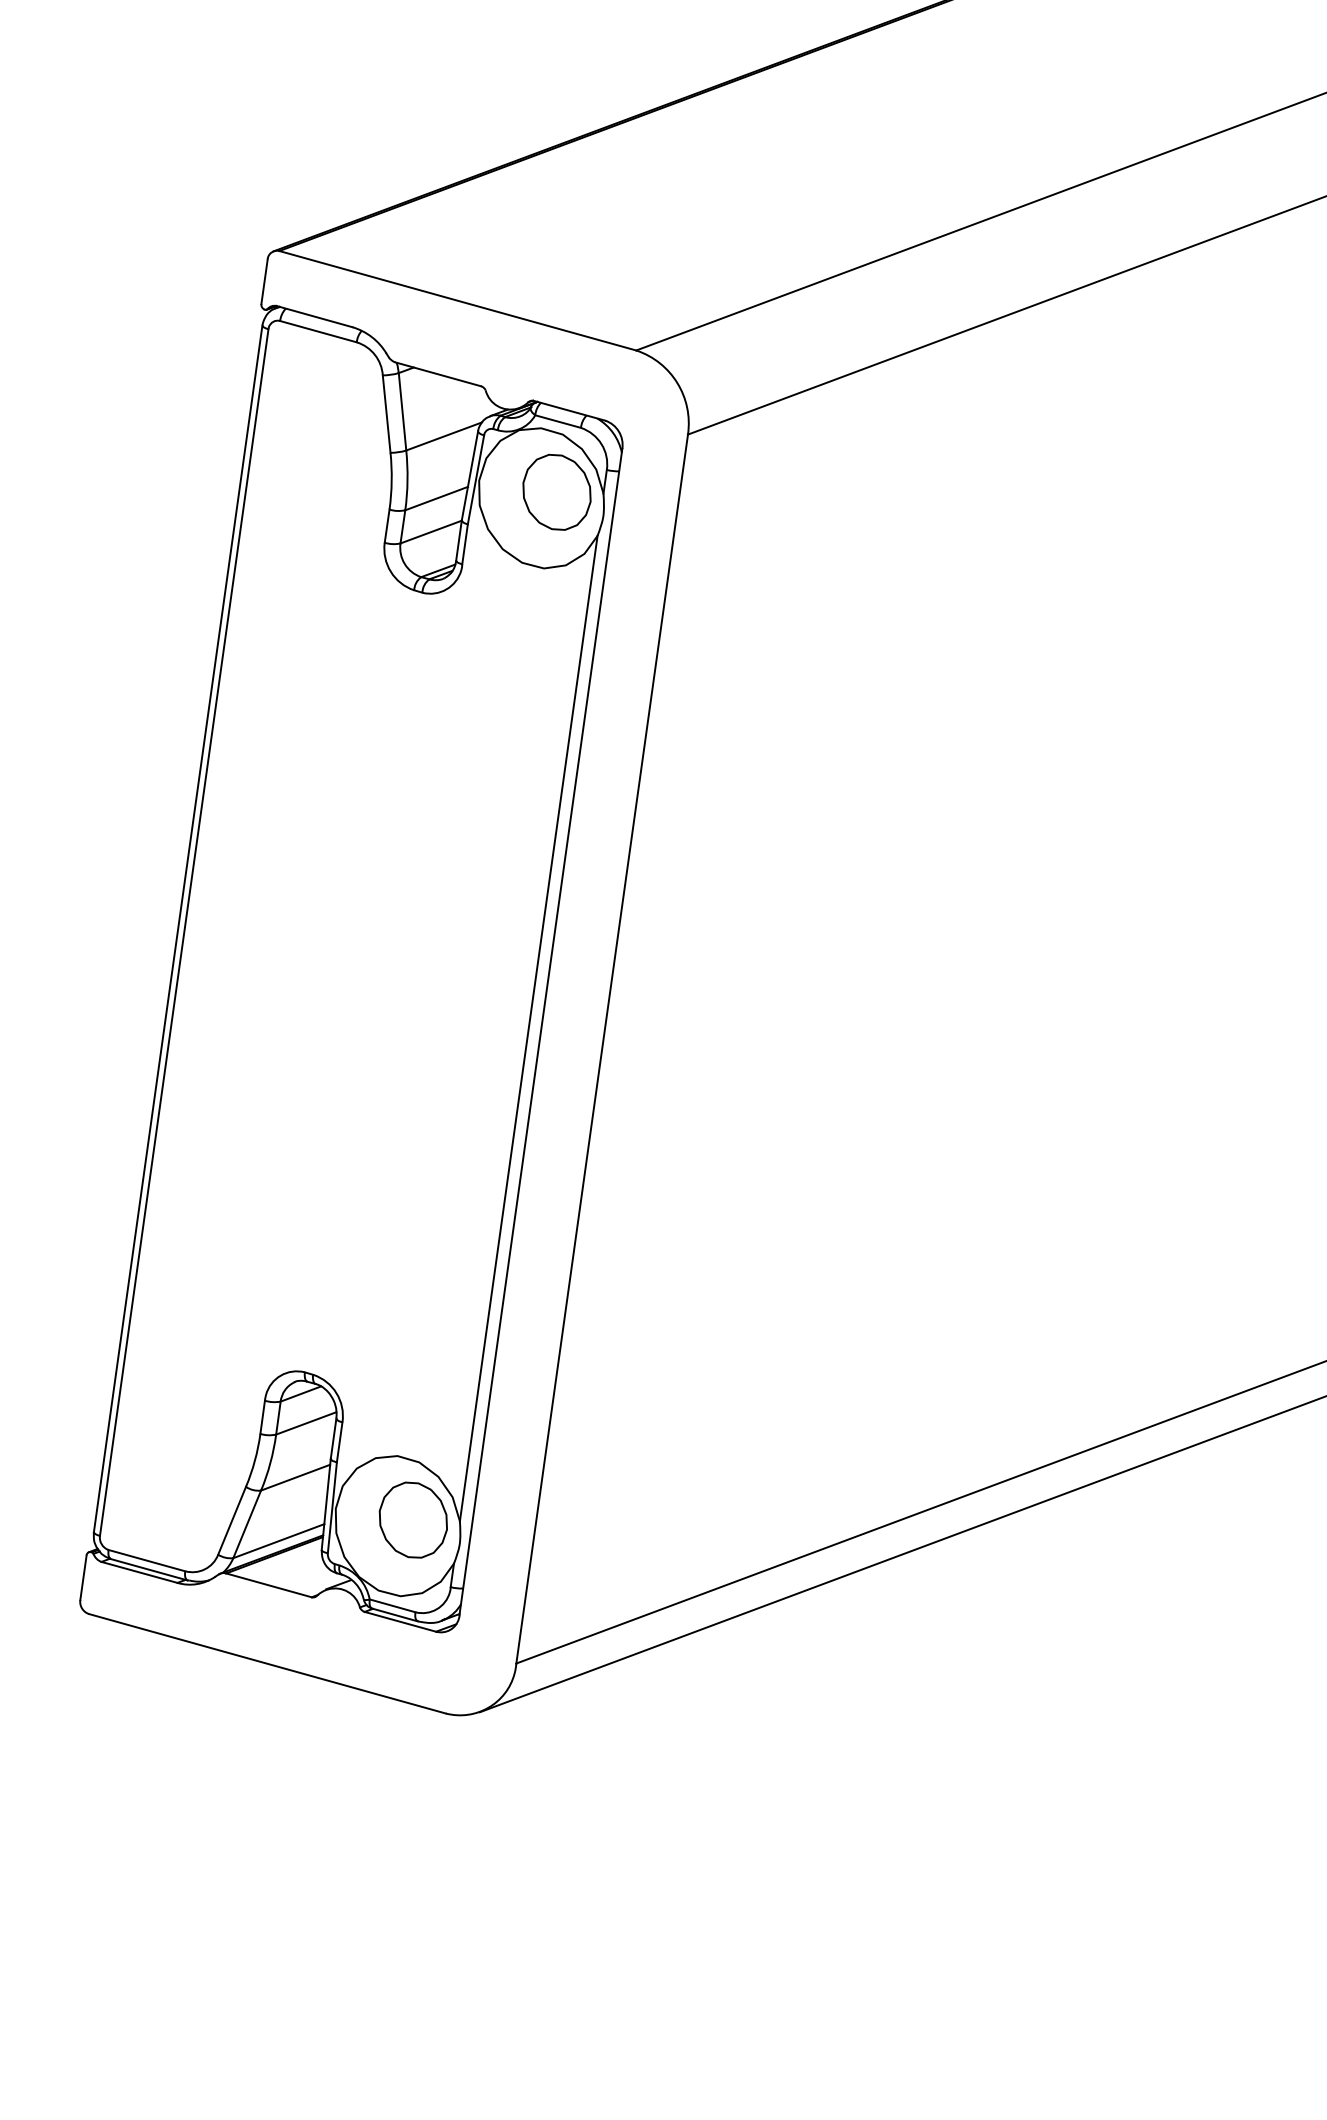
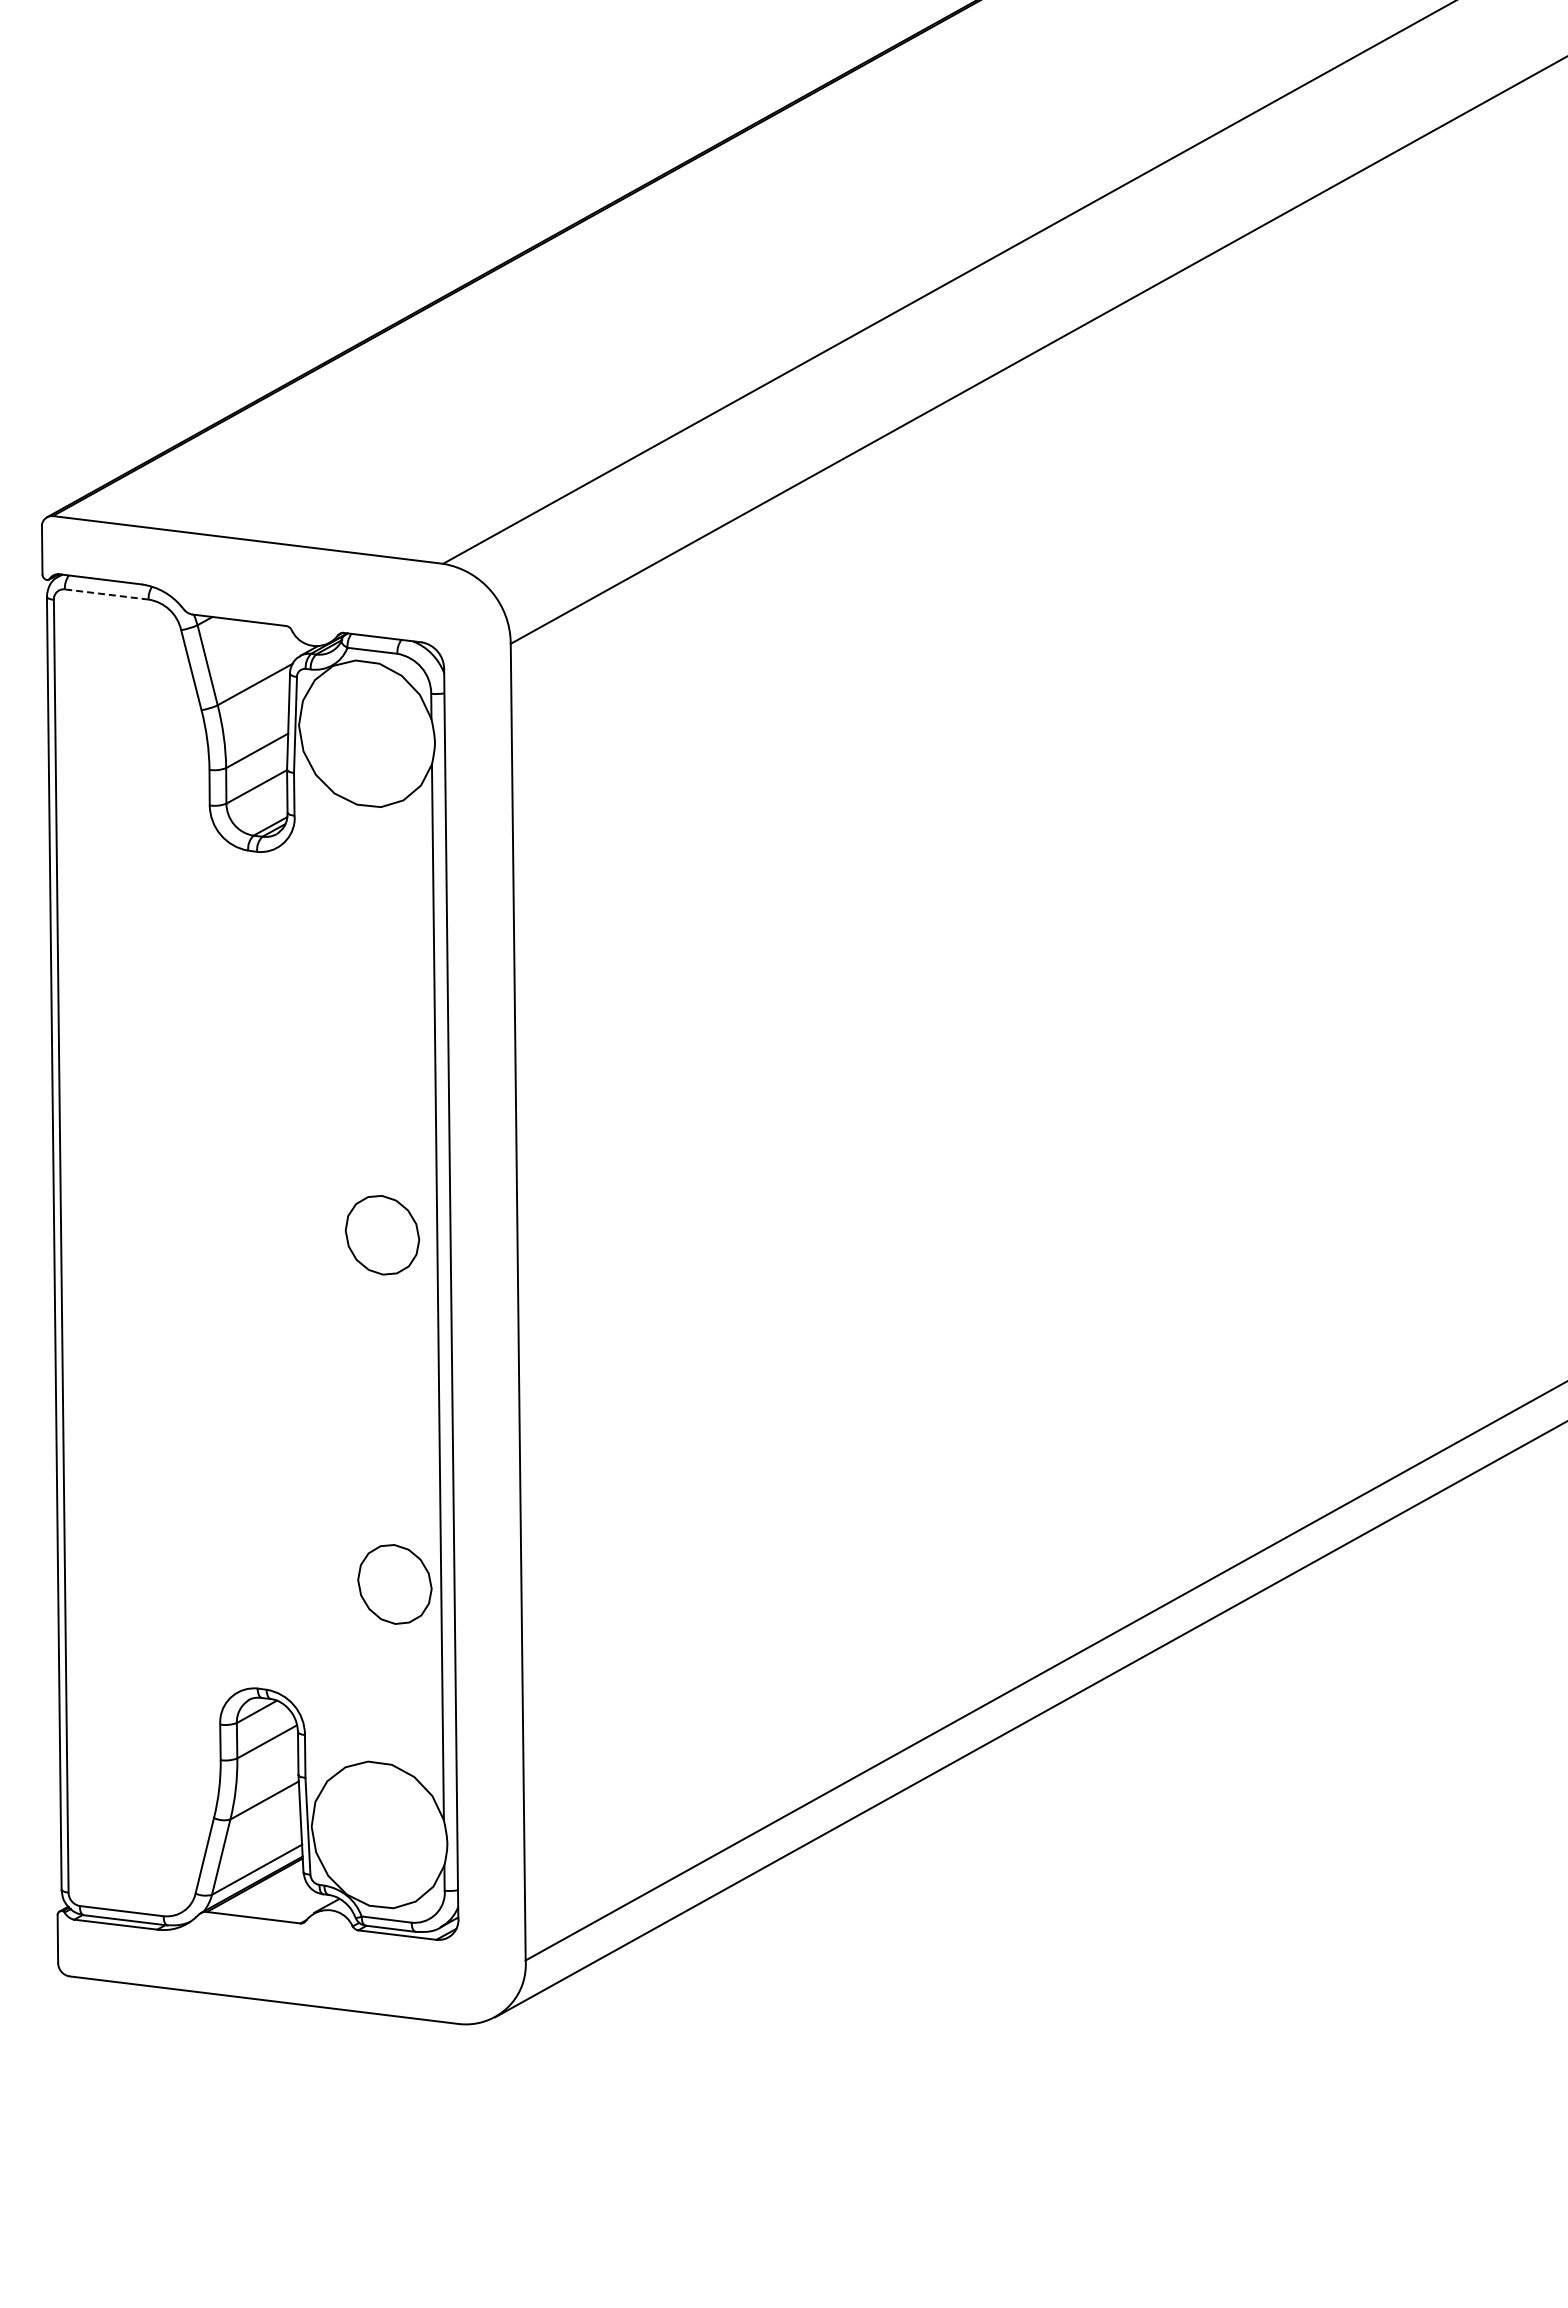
line: (318, 331) -> (106, 594), solid -> dashed
part: (556, 492) -> (382, 1235), moved
part: (412, 1520) -> (394, 1584), moved

